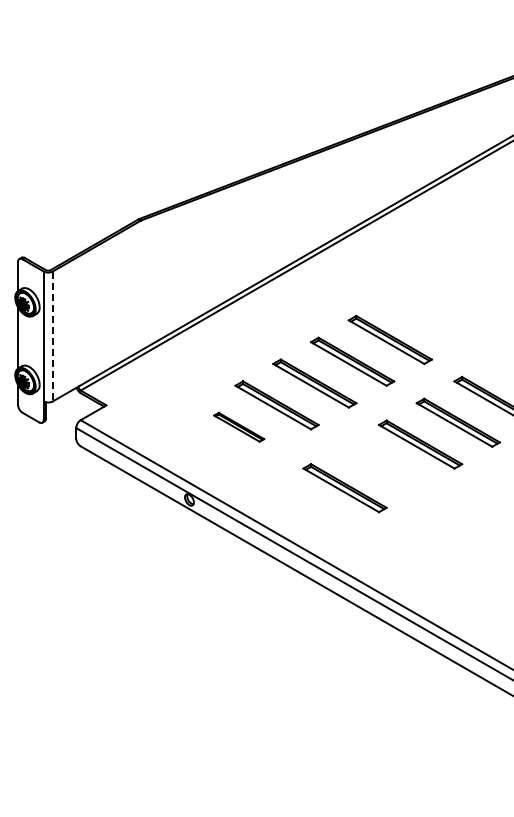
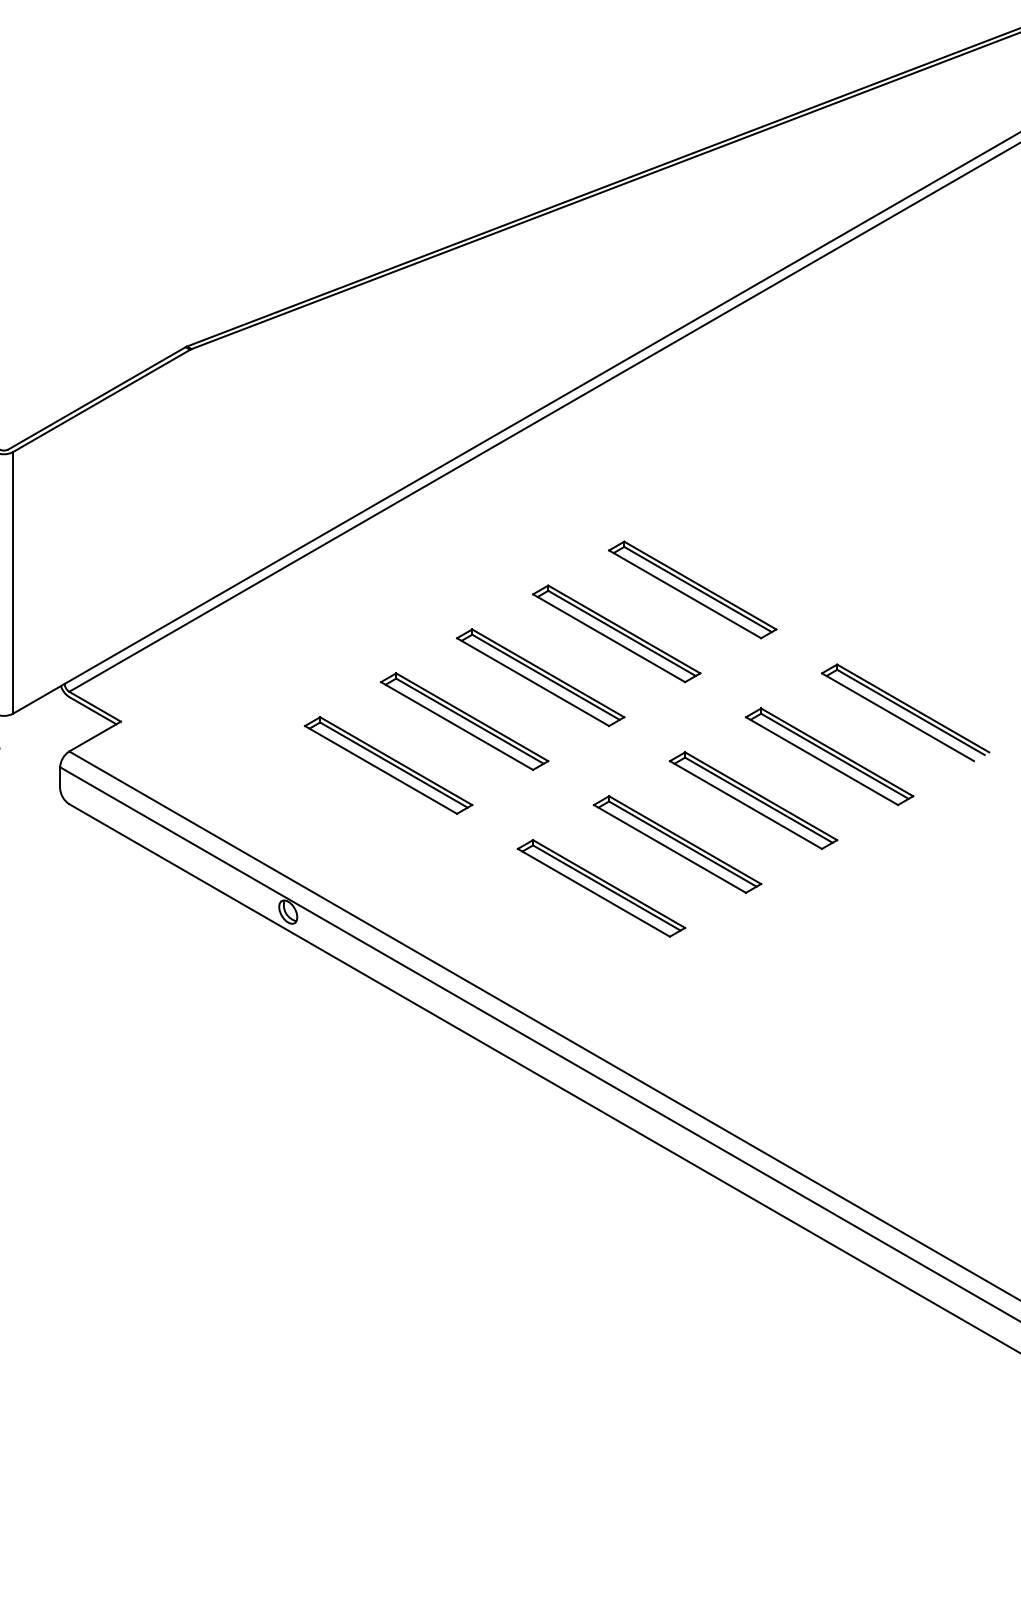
line: (52, 336) -> (12, 582), dashed -> solid
part: (238, 427) -> (386, 766), size x1.67
part: (382, 466) -> (676, 844), added

